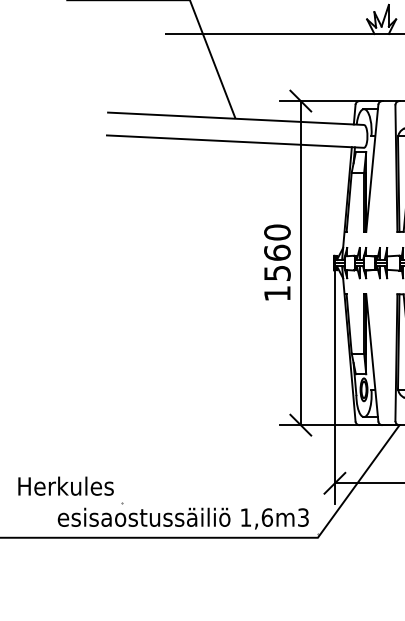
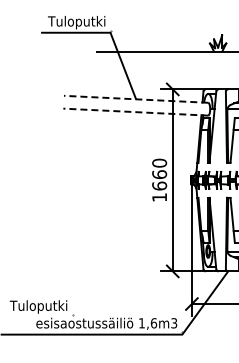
line: (234, 119) -> (135, 99), solid -> dashed
line: (234, 142) -> (135, 112), solid -> dashed
text: (277, 272) -> (159, 185), 1560 -> 1660
text: (61, 487) -> (38, 306), Herkules -> Tuloputki

